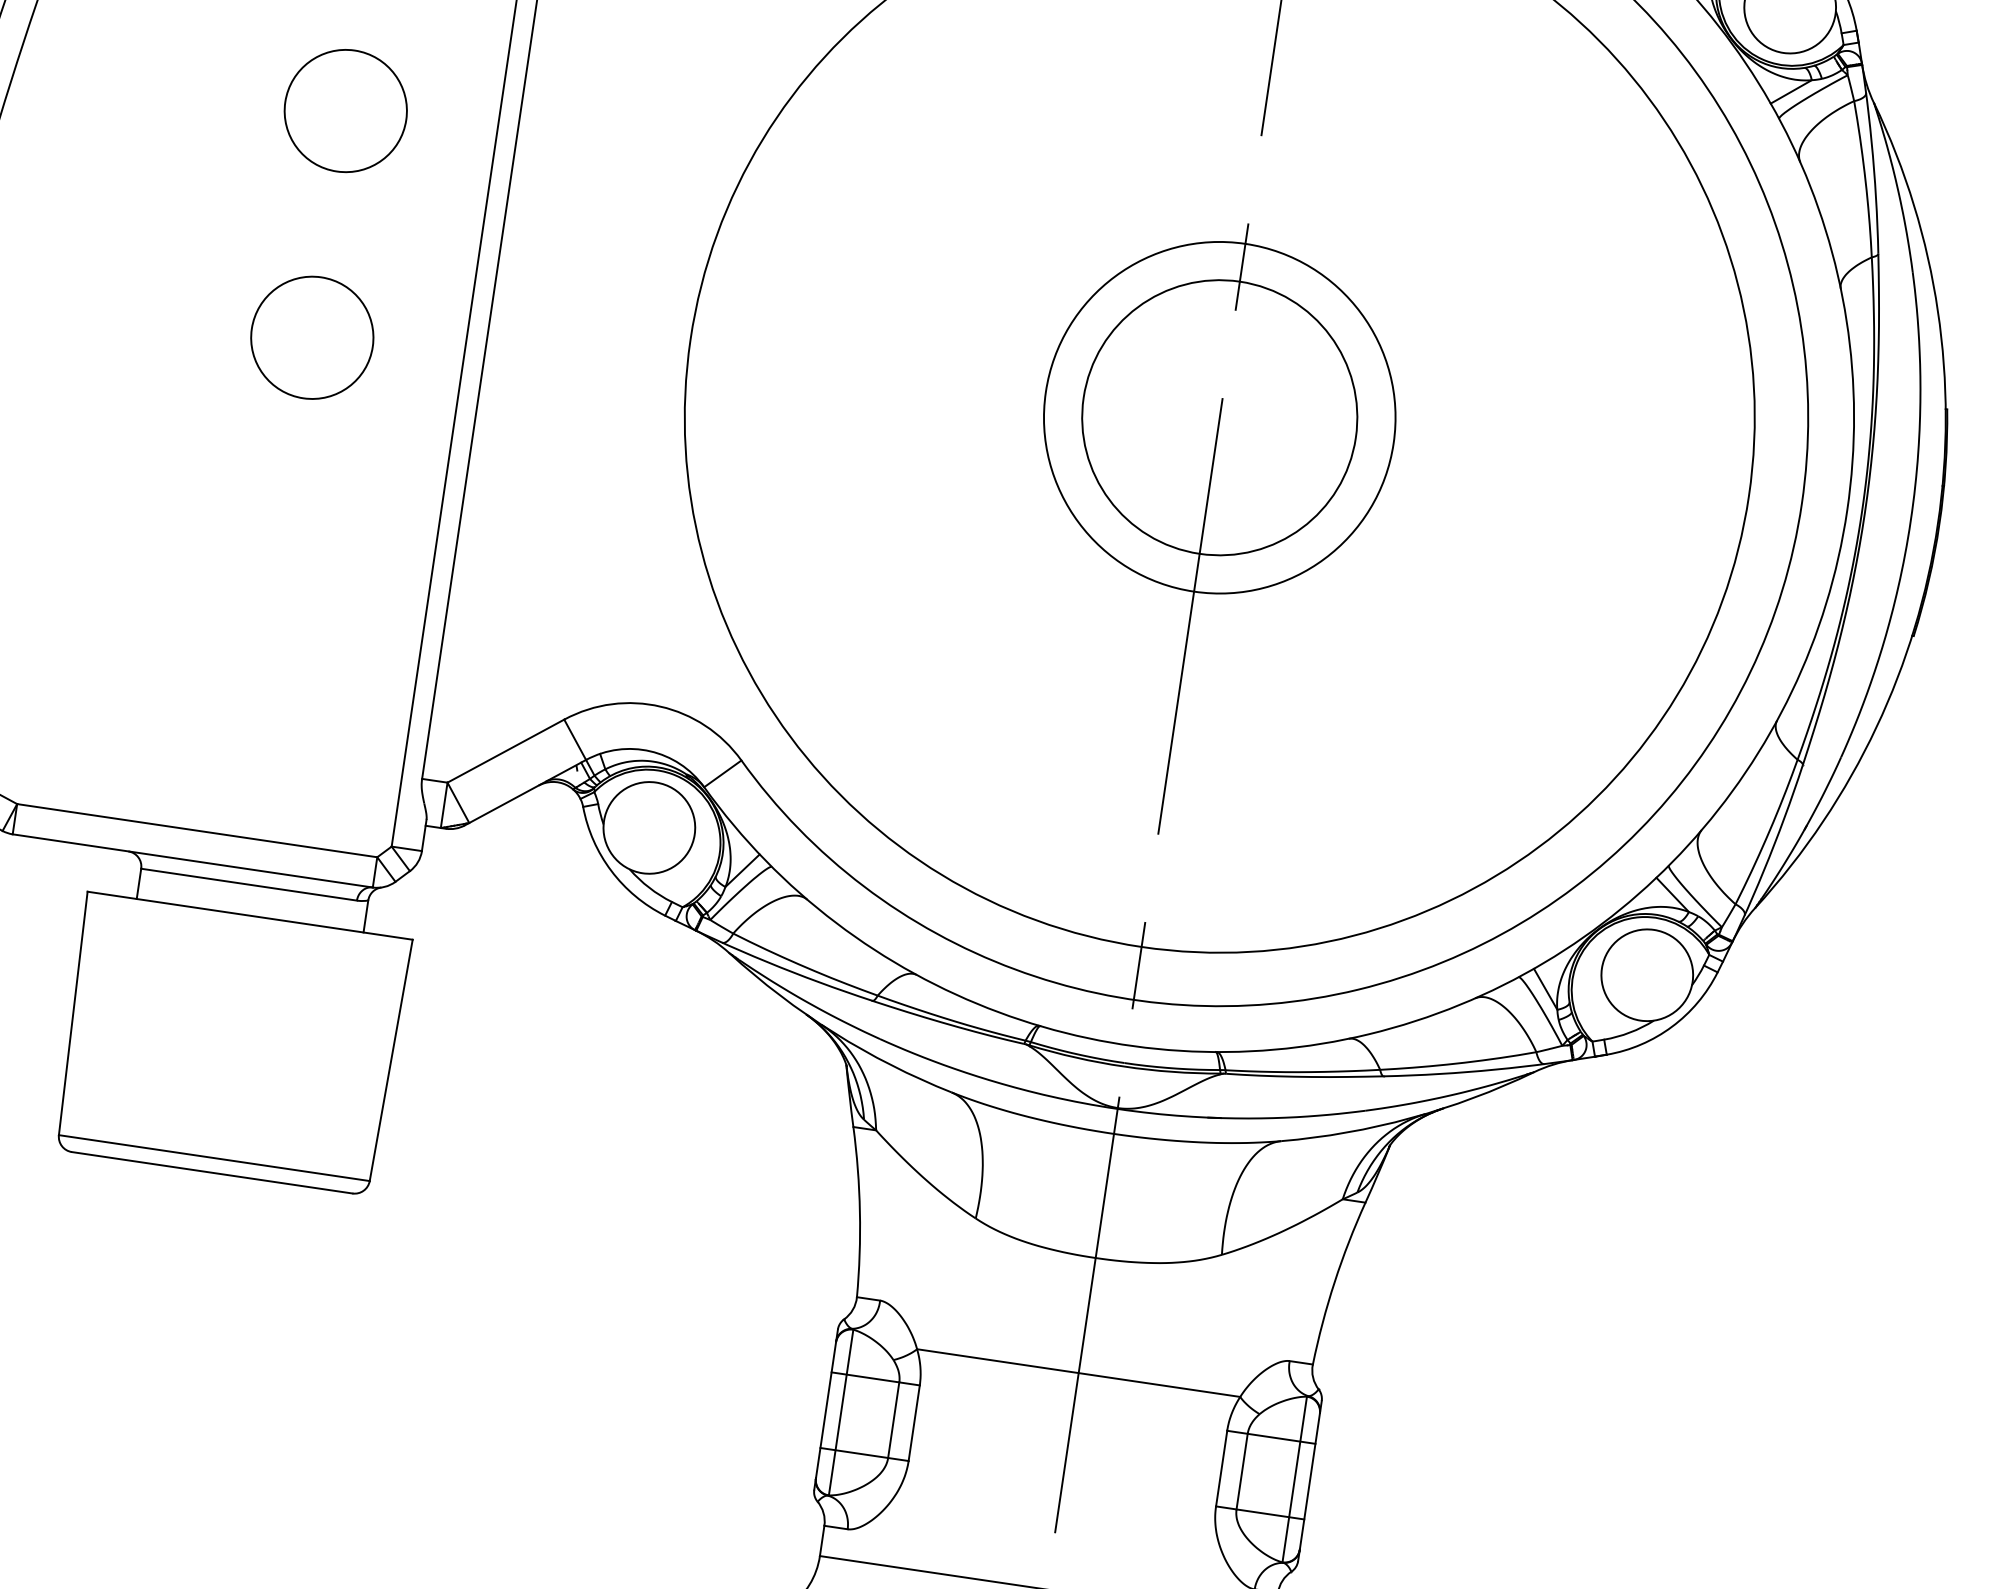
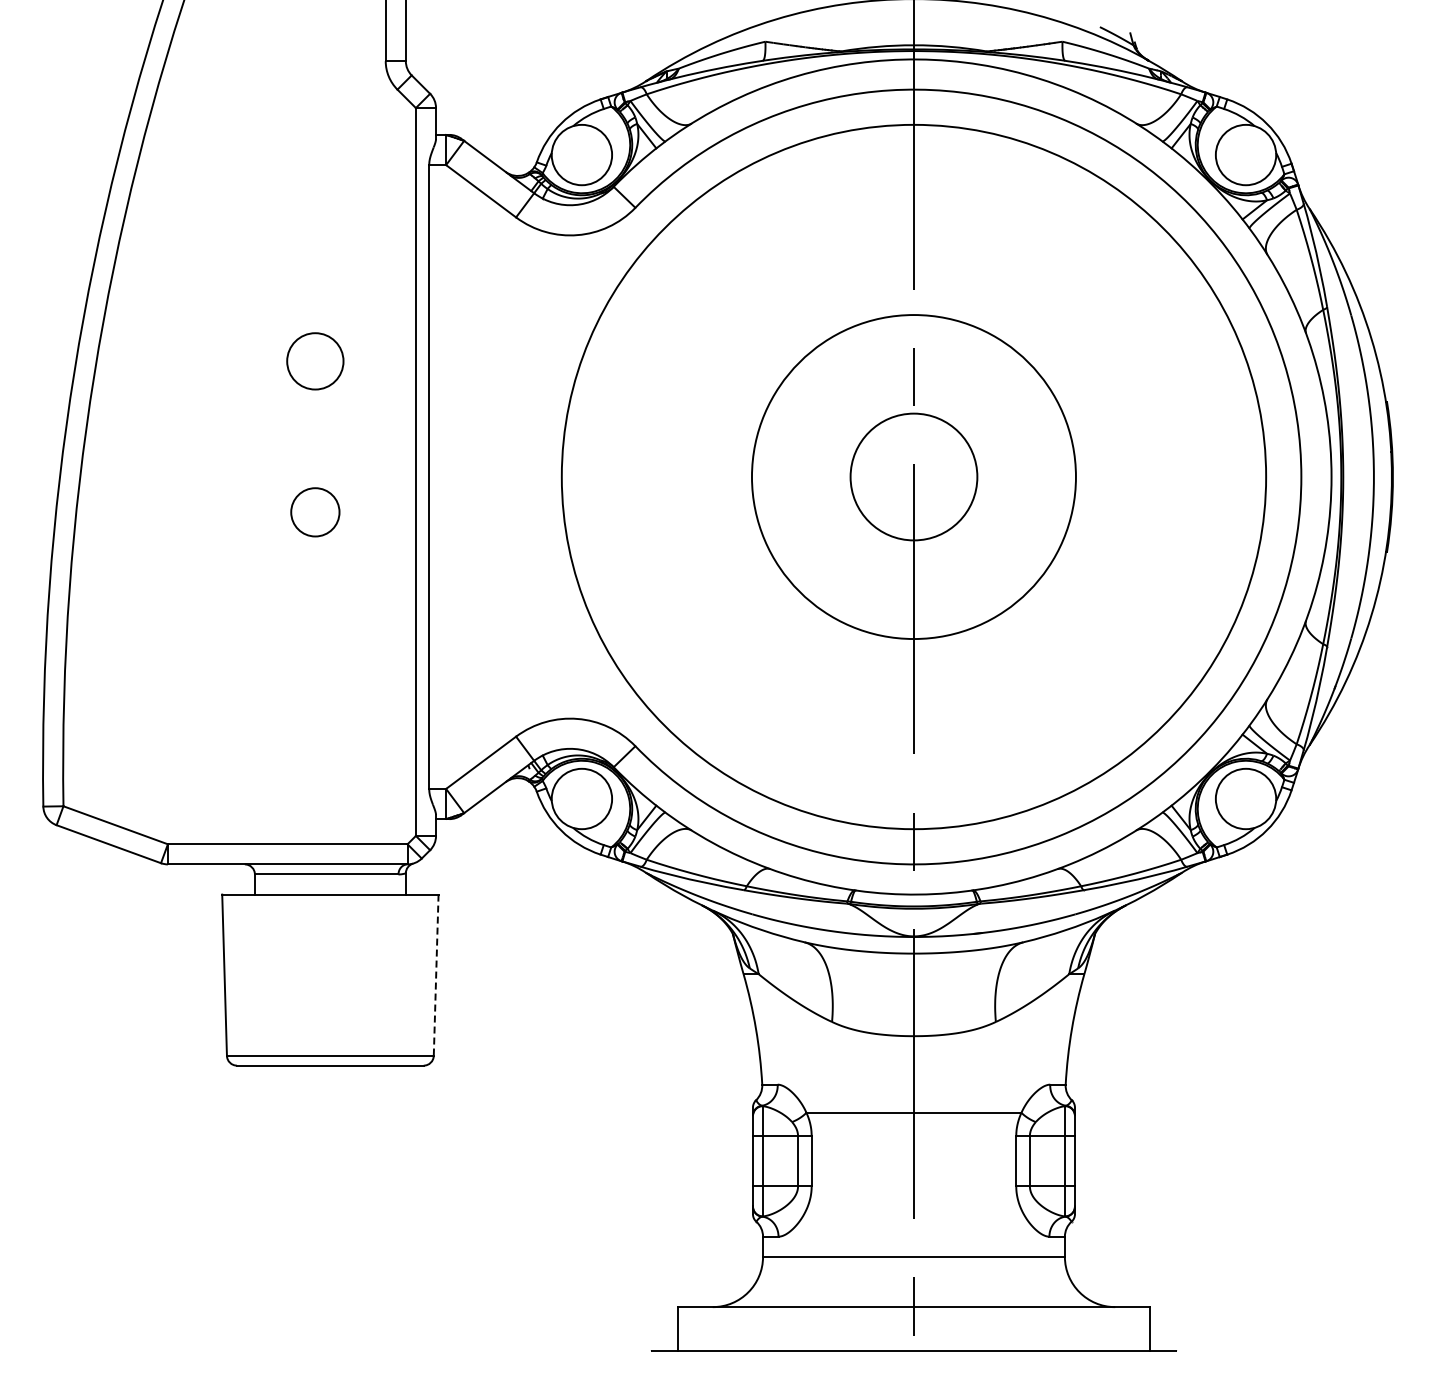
circle: (346, 111) -> (315, 361), size x0.7
circle: (312, 338) -> (315, 512), size x0.6
circle: (1219, 416) -> (913, 476), size x0.7
circle: (1219, 416) -> (913, 476), size x1.4
line: (391, 1060) -> (436, 975), solid -> dashed

